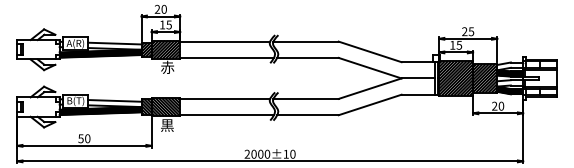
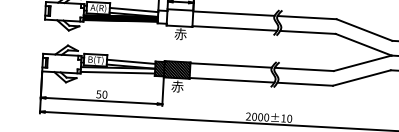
hatch: (160, 49) -> (175, 17), removed
hatch: (100, 111) -> (117, 70), removed
text: (167, 124) -> (177, 85), 黒 -> 赤

